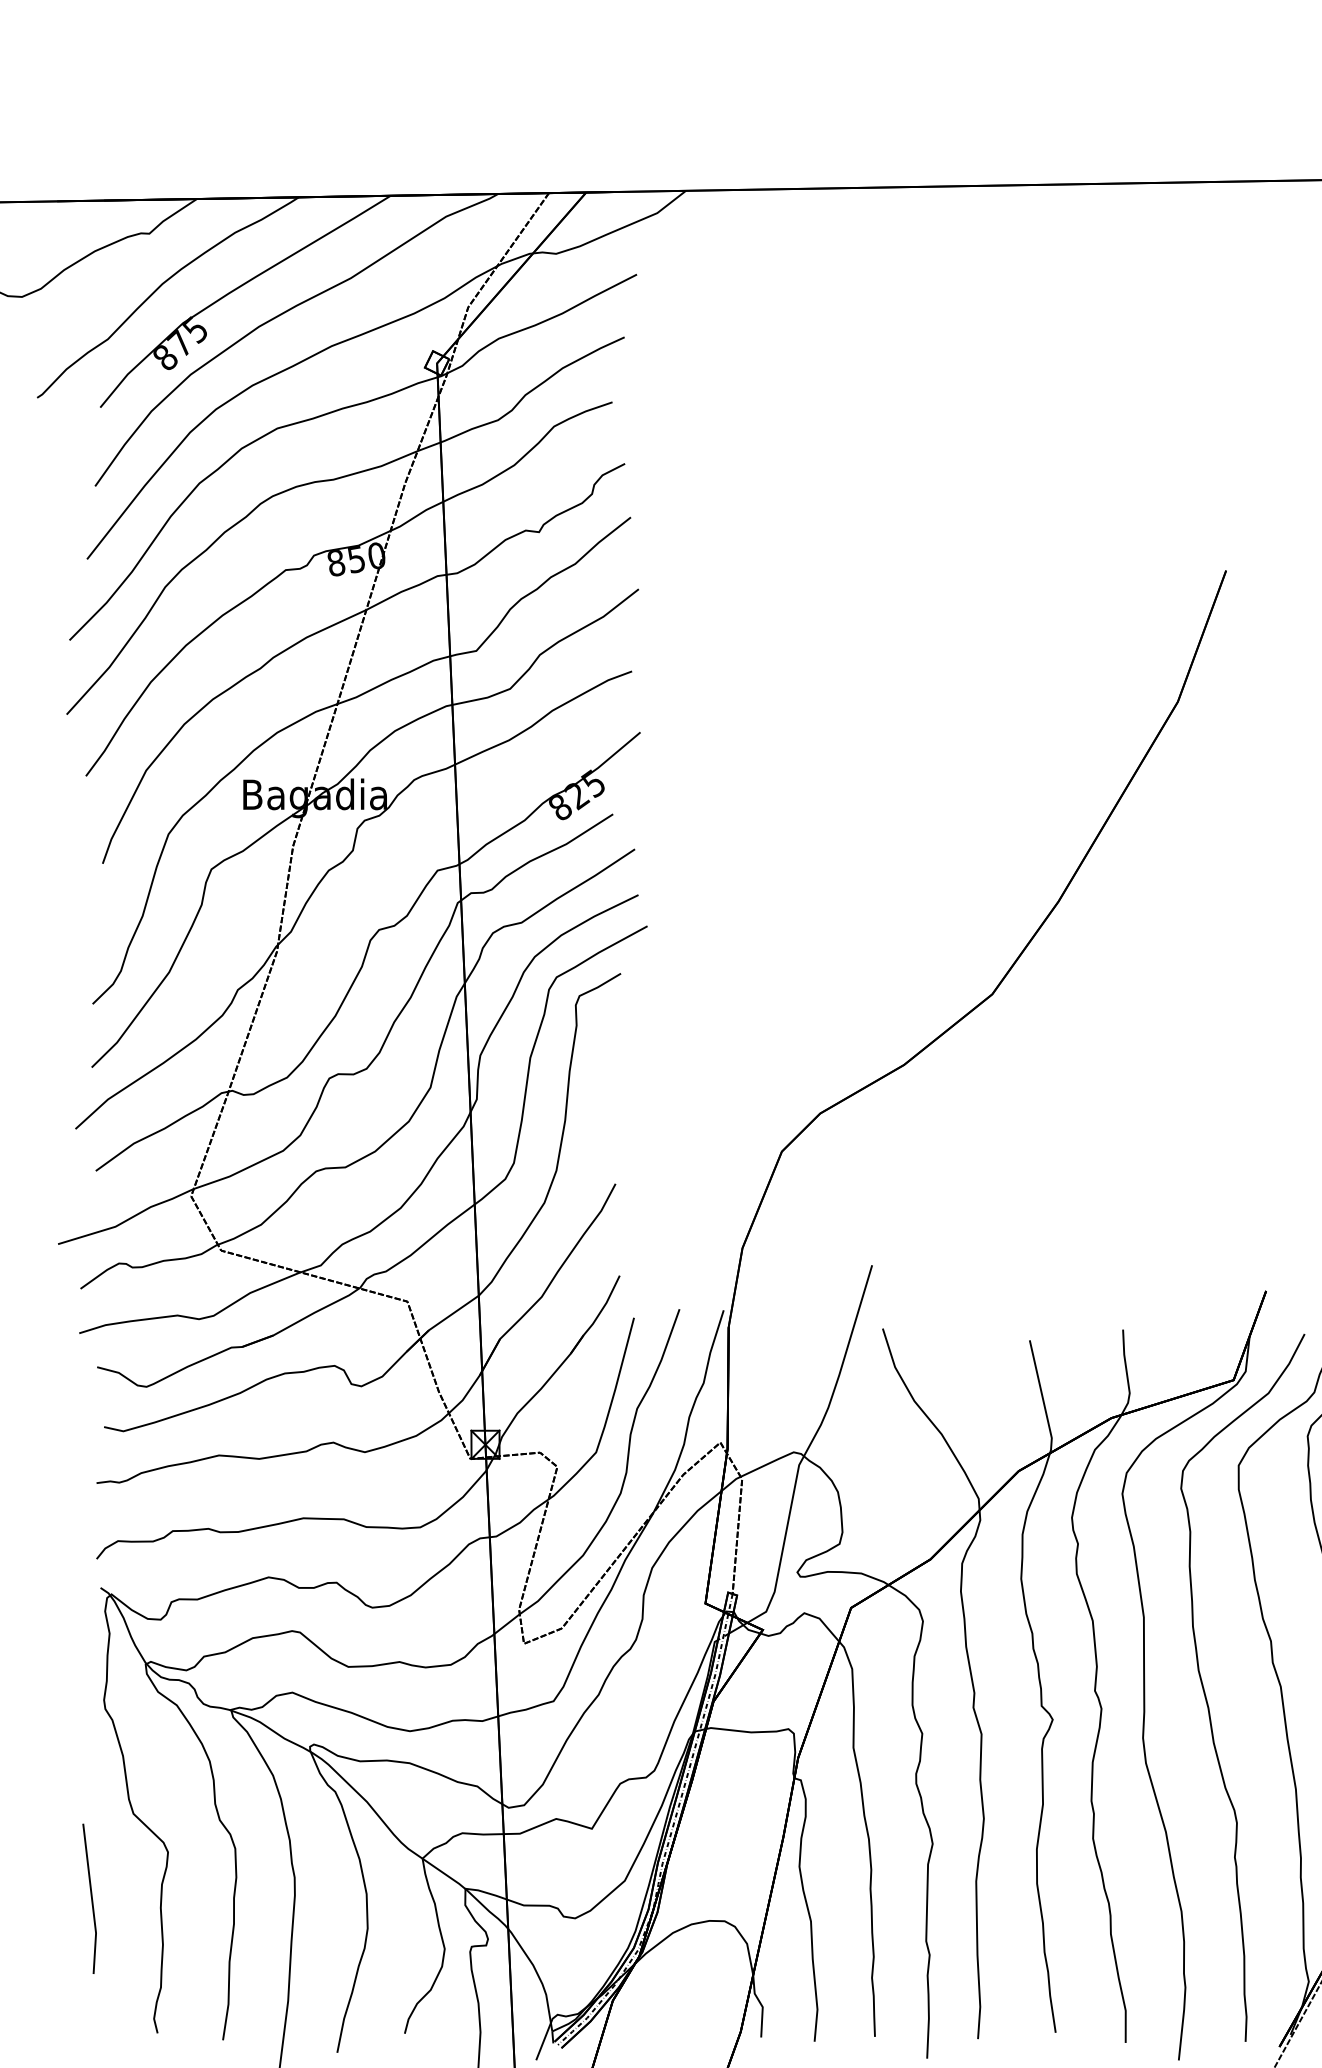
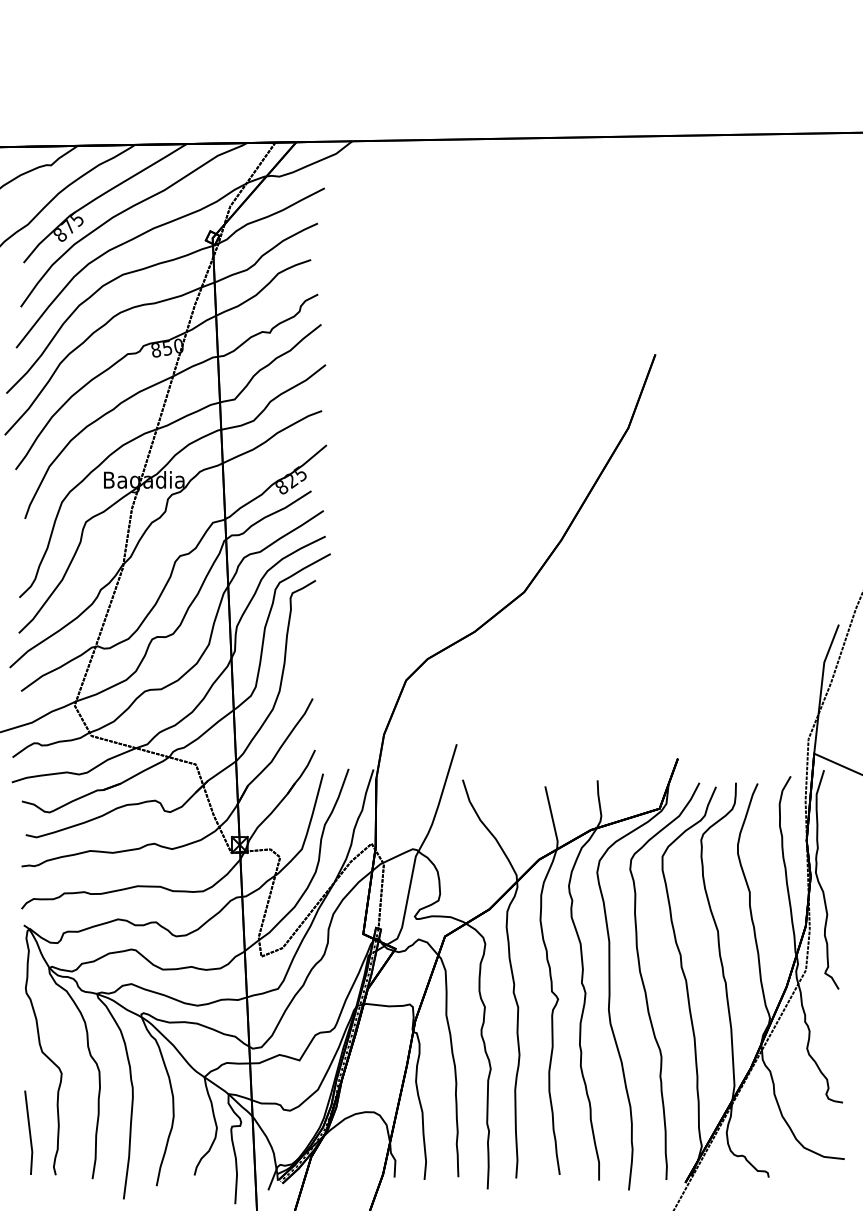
line: (91, 1898) -> (29, 1132), moved

